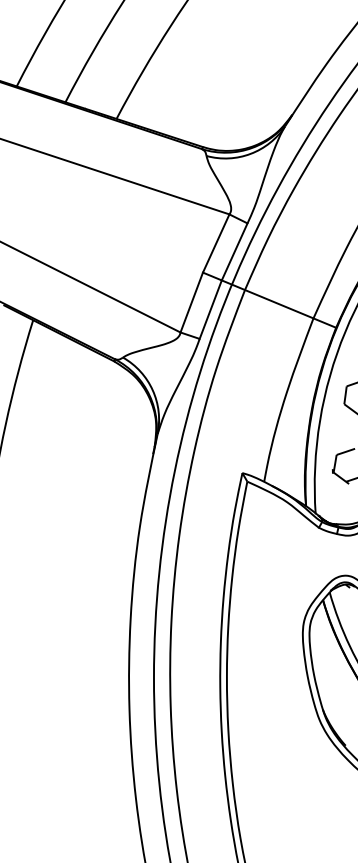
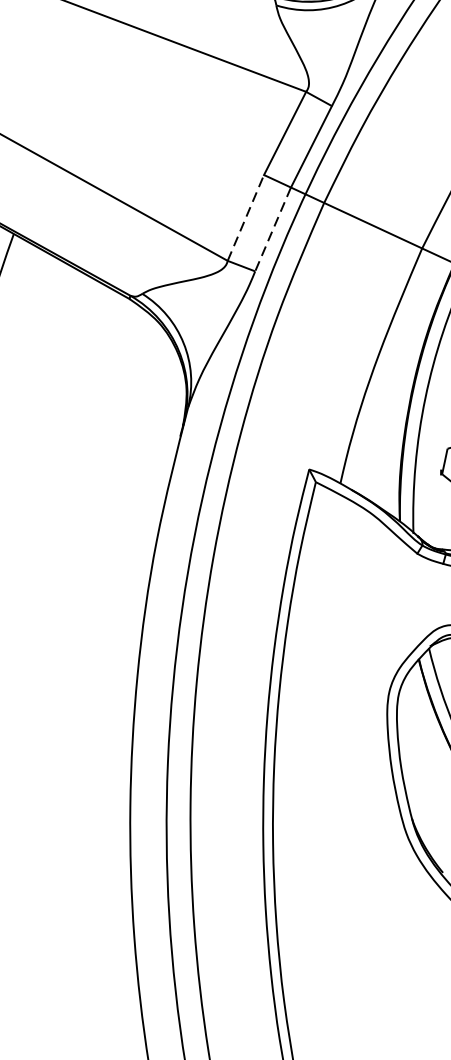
line: (191, 302) -> (245, 217), solid -> dashed
line: (210, 310) -> (272, 230), solid -> dashed

